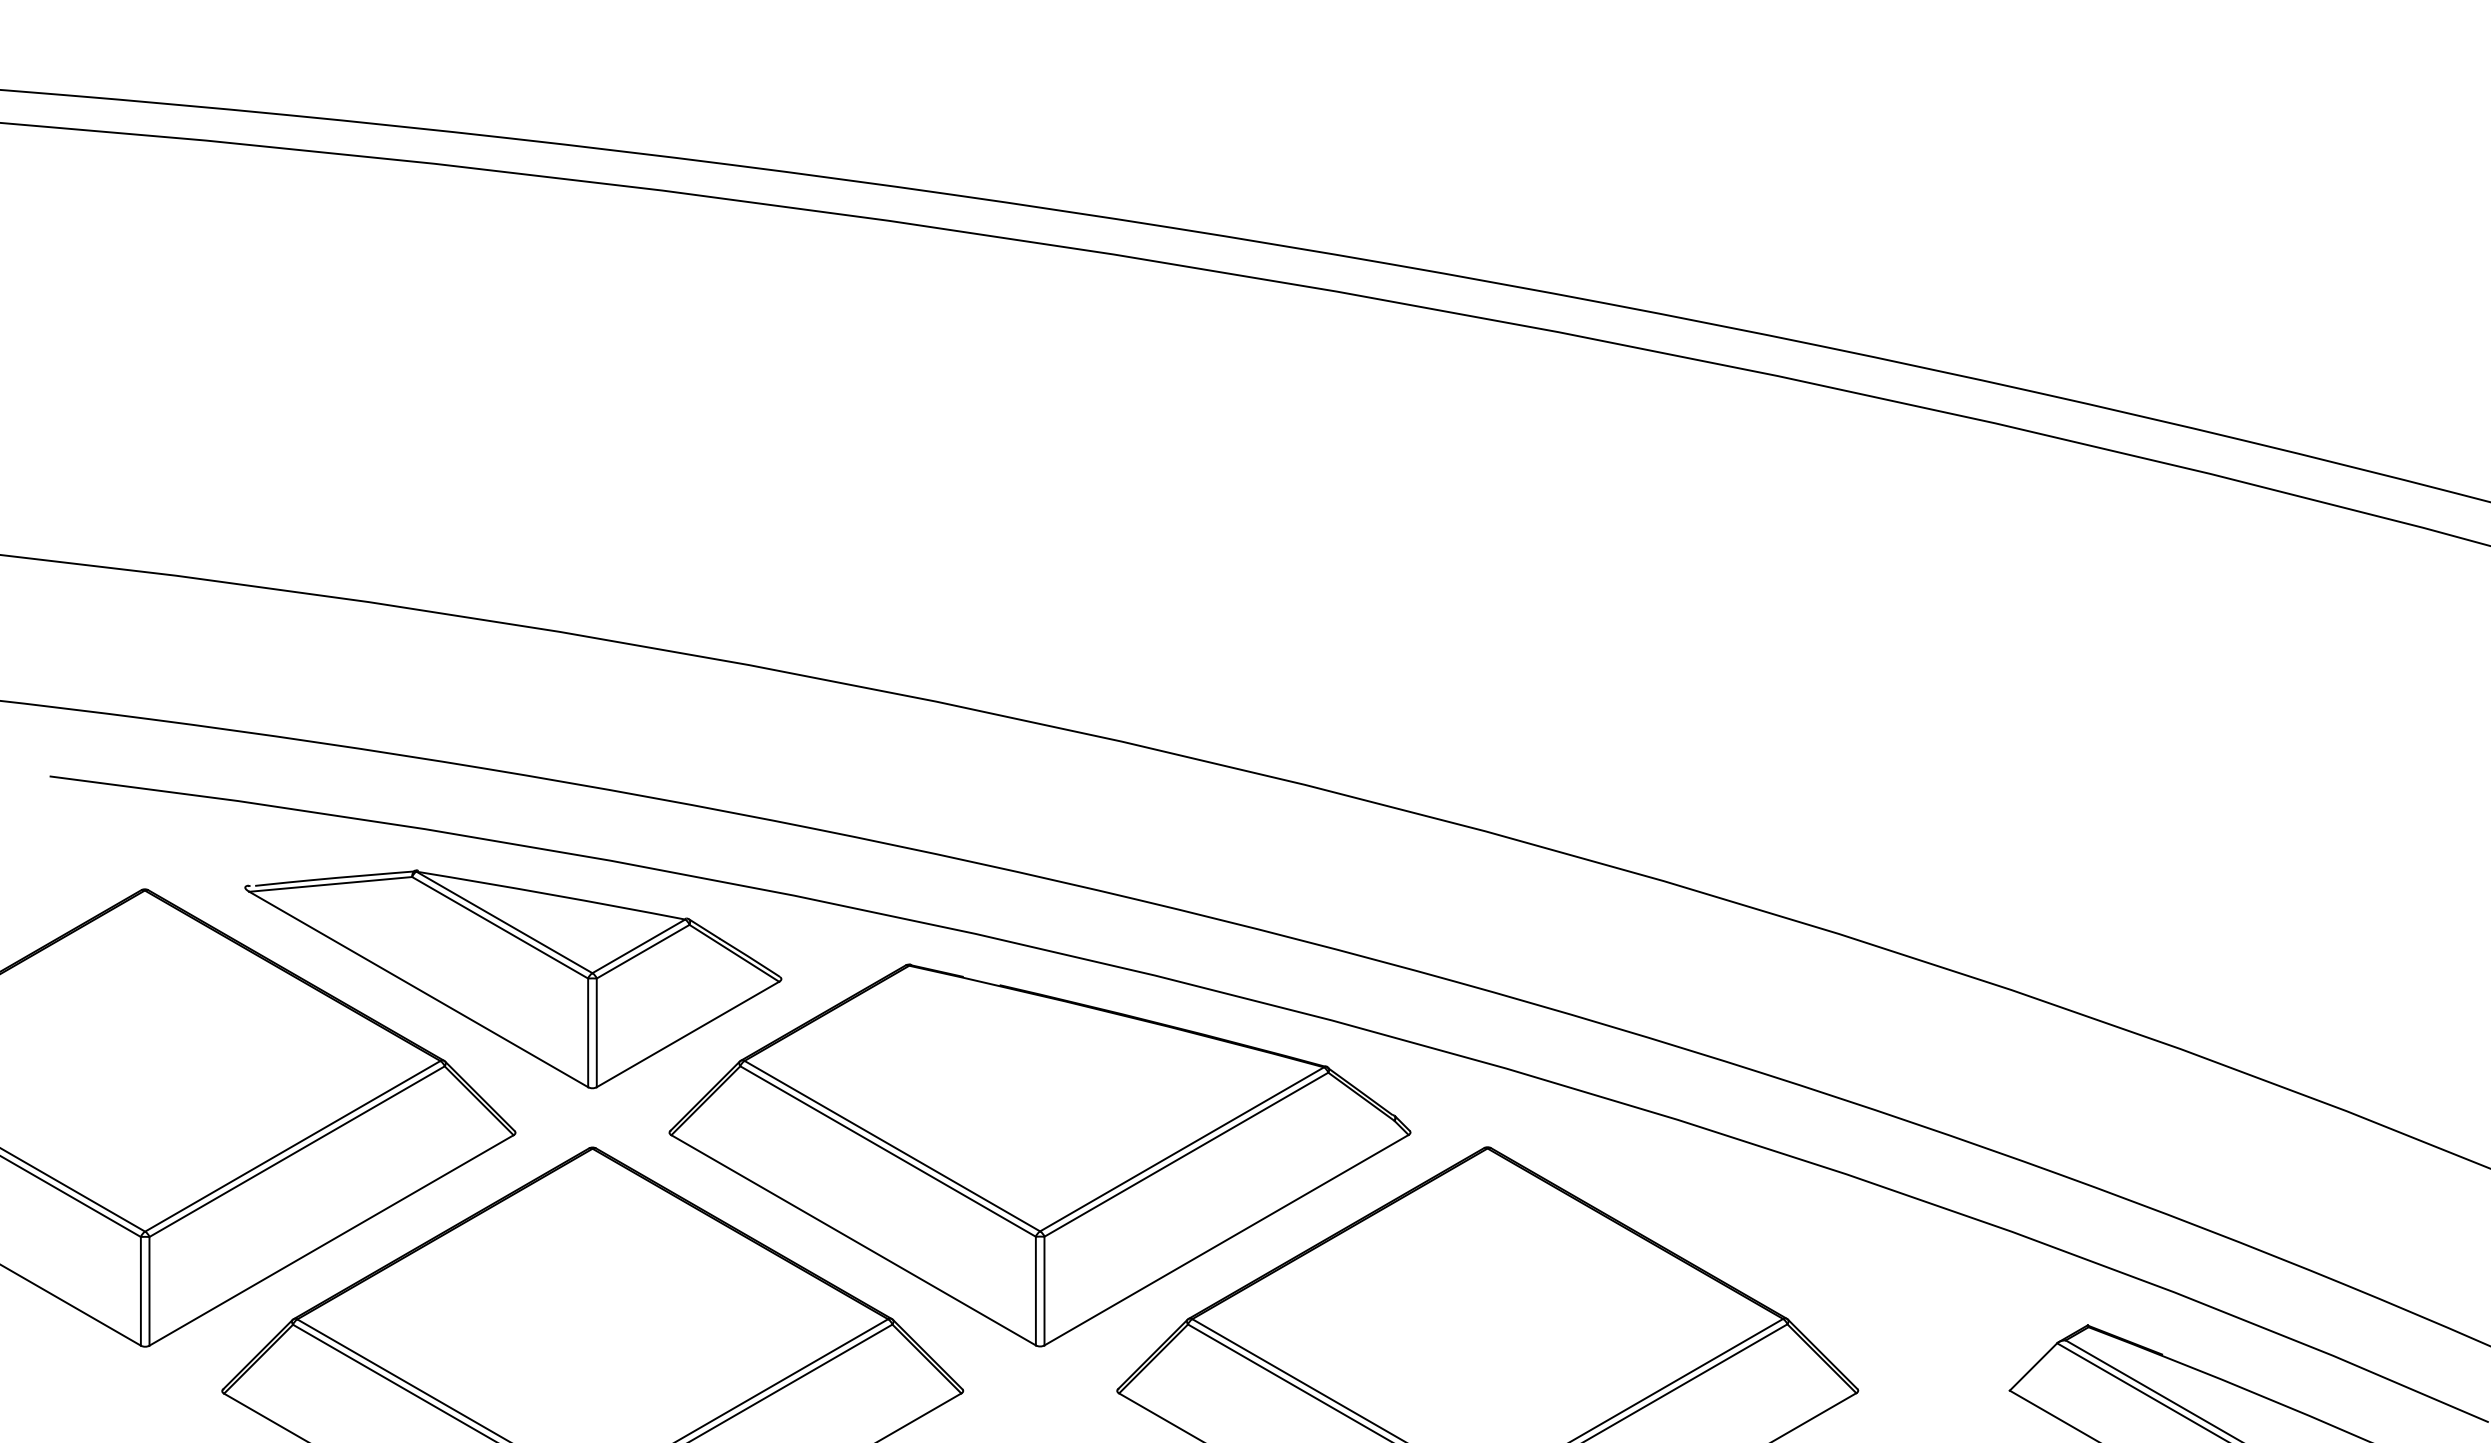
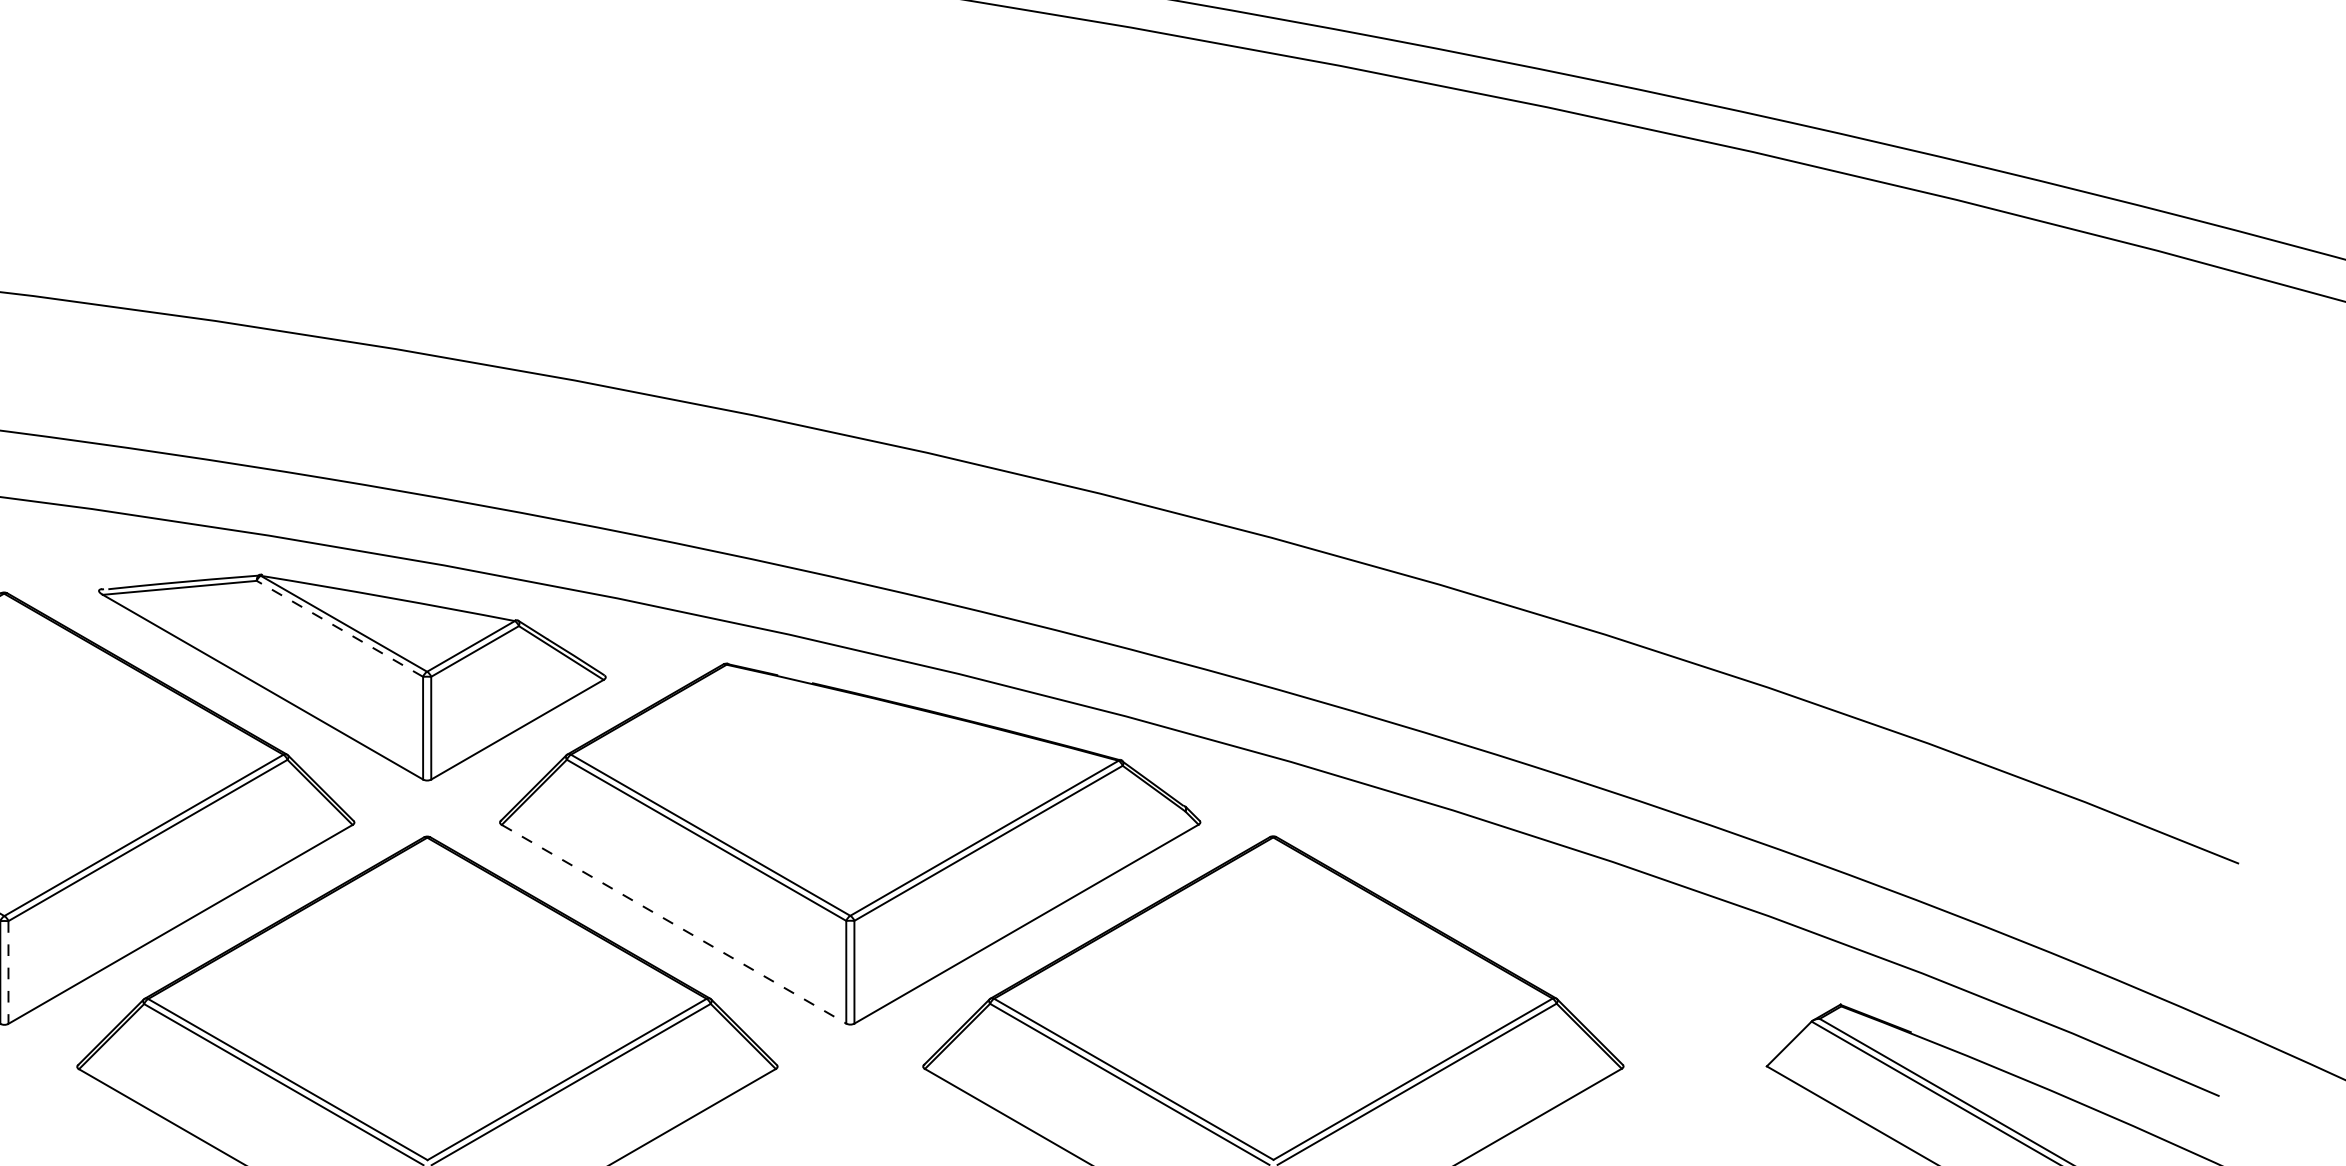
line: (500, 927) -> (340, 628), solid -> dashed
line: (854, 1240) -> (674, 924), solid -> dashed
line: (149, 1291) -> (8, 972), solid -> dashed

